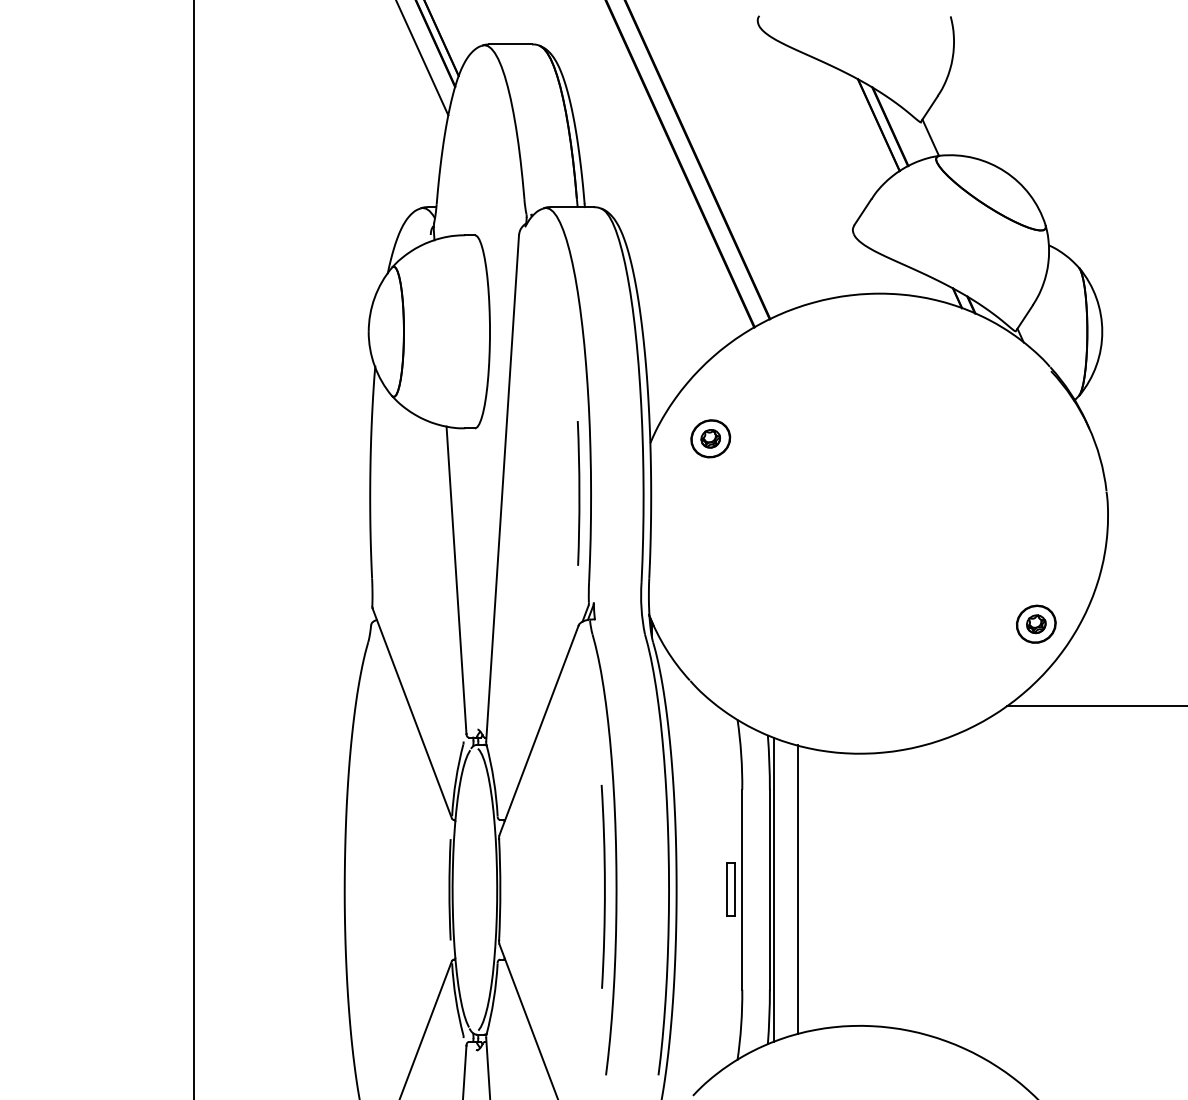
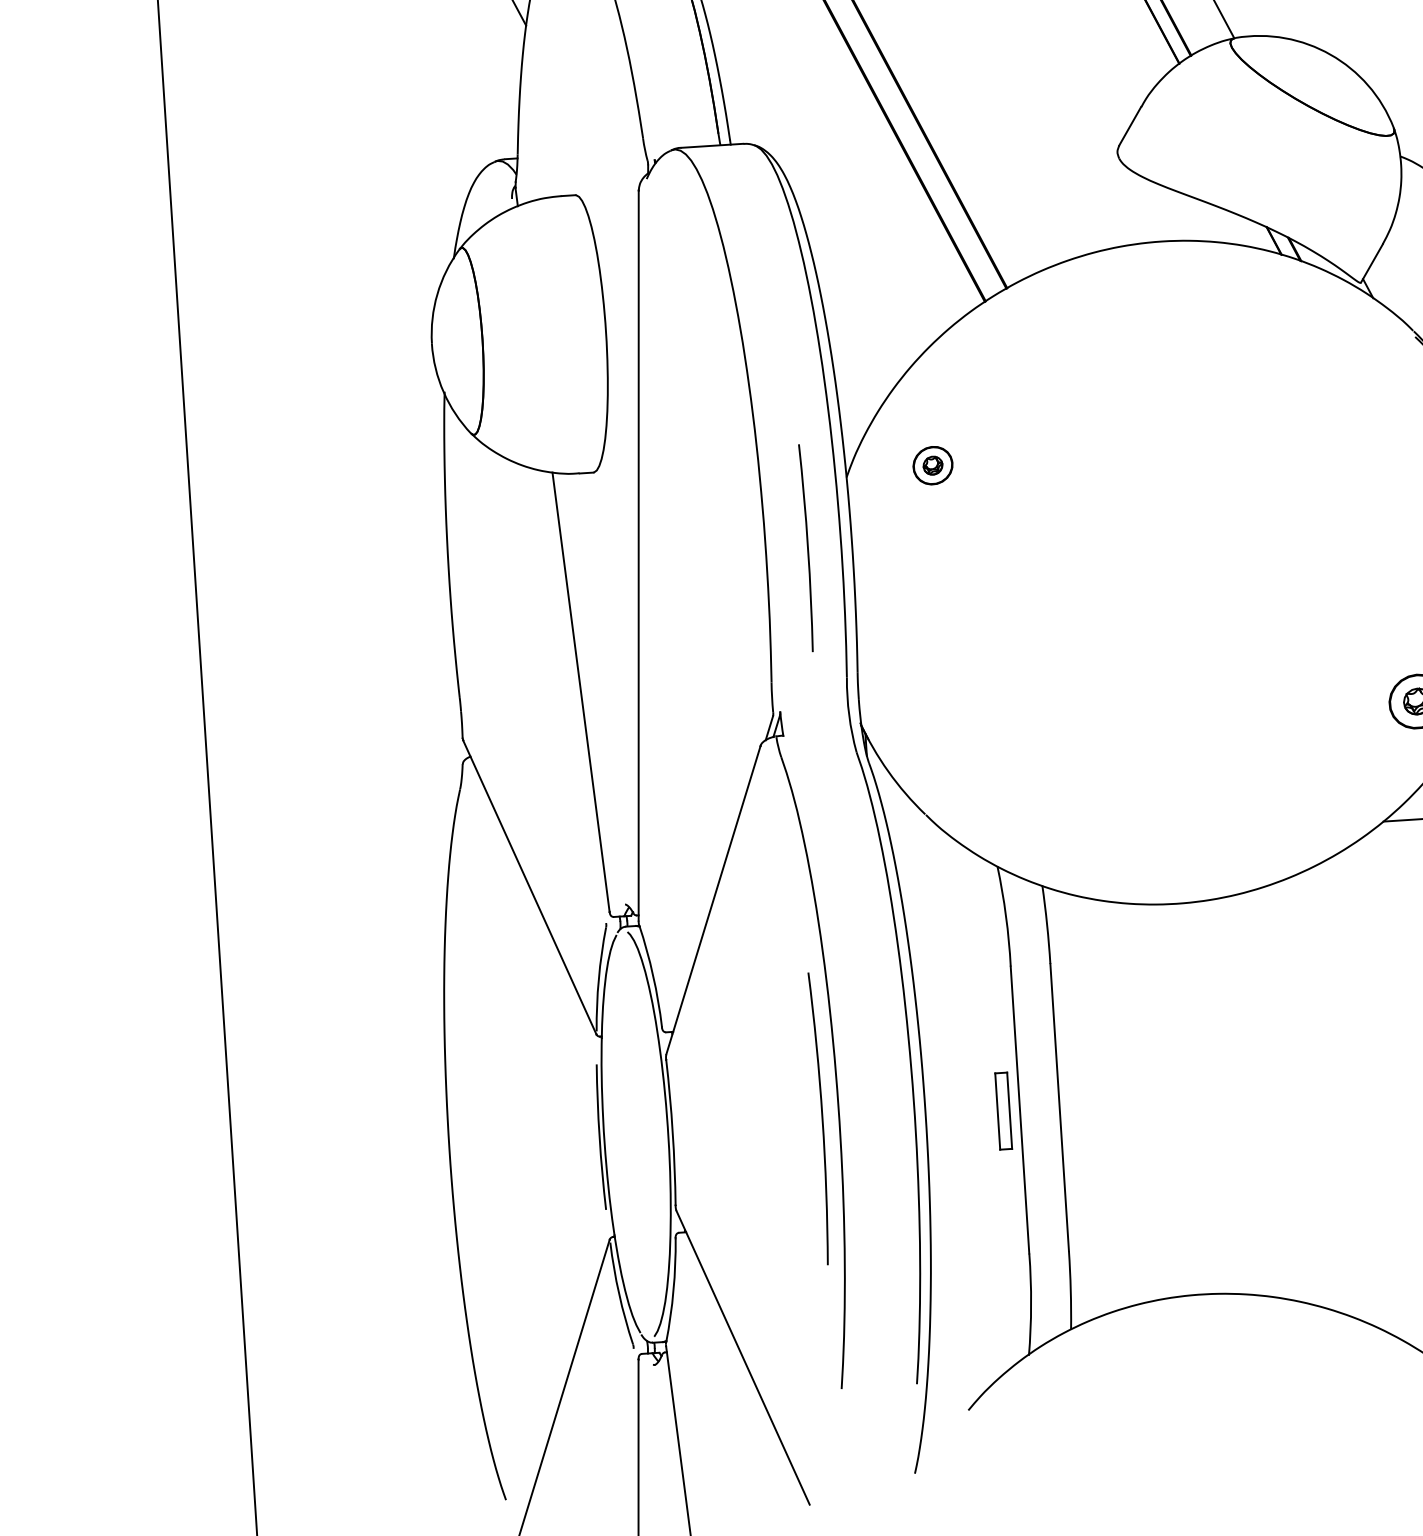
part: (710, 438) -> (932, 465), size x0.7
arc: (578, 493) -> (806, 548), moved
line: (773, 889) -> (1064, 1106), removed
line: (797, 889) -> (1099, 1104), removed

